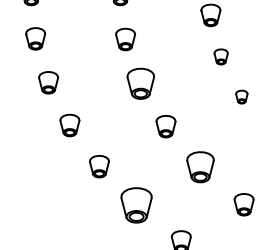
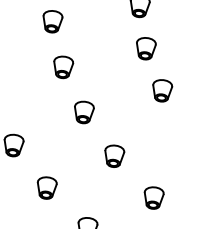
part: (220, 56) -> (145, 48), size x1.43
part: (140, 83) -> (62, 67), size x0.71
part: (241, 96) -> (162, 90), size x1.67
part: (200, 166) -> (114, 155), size x0.71
part: (136, 205) -> (46, 187), size x0.62

